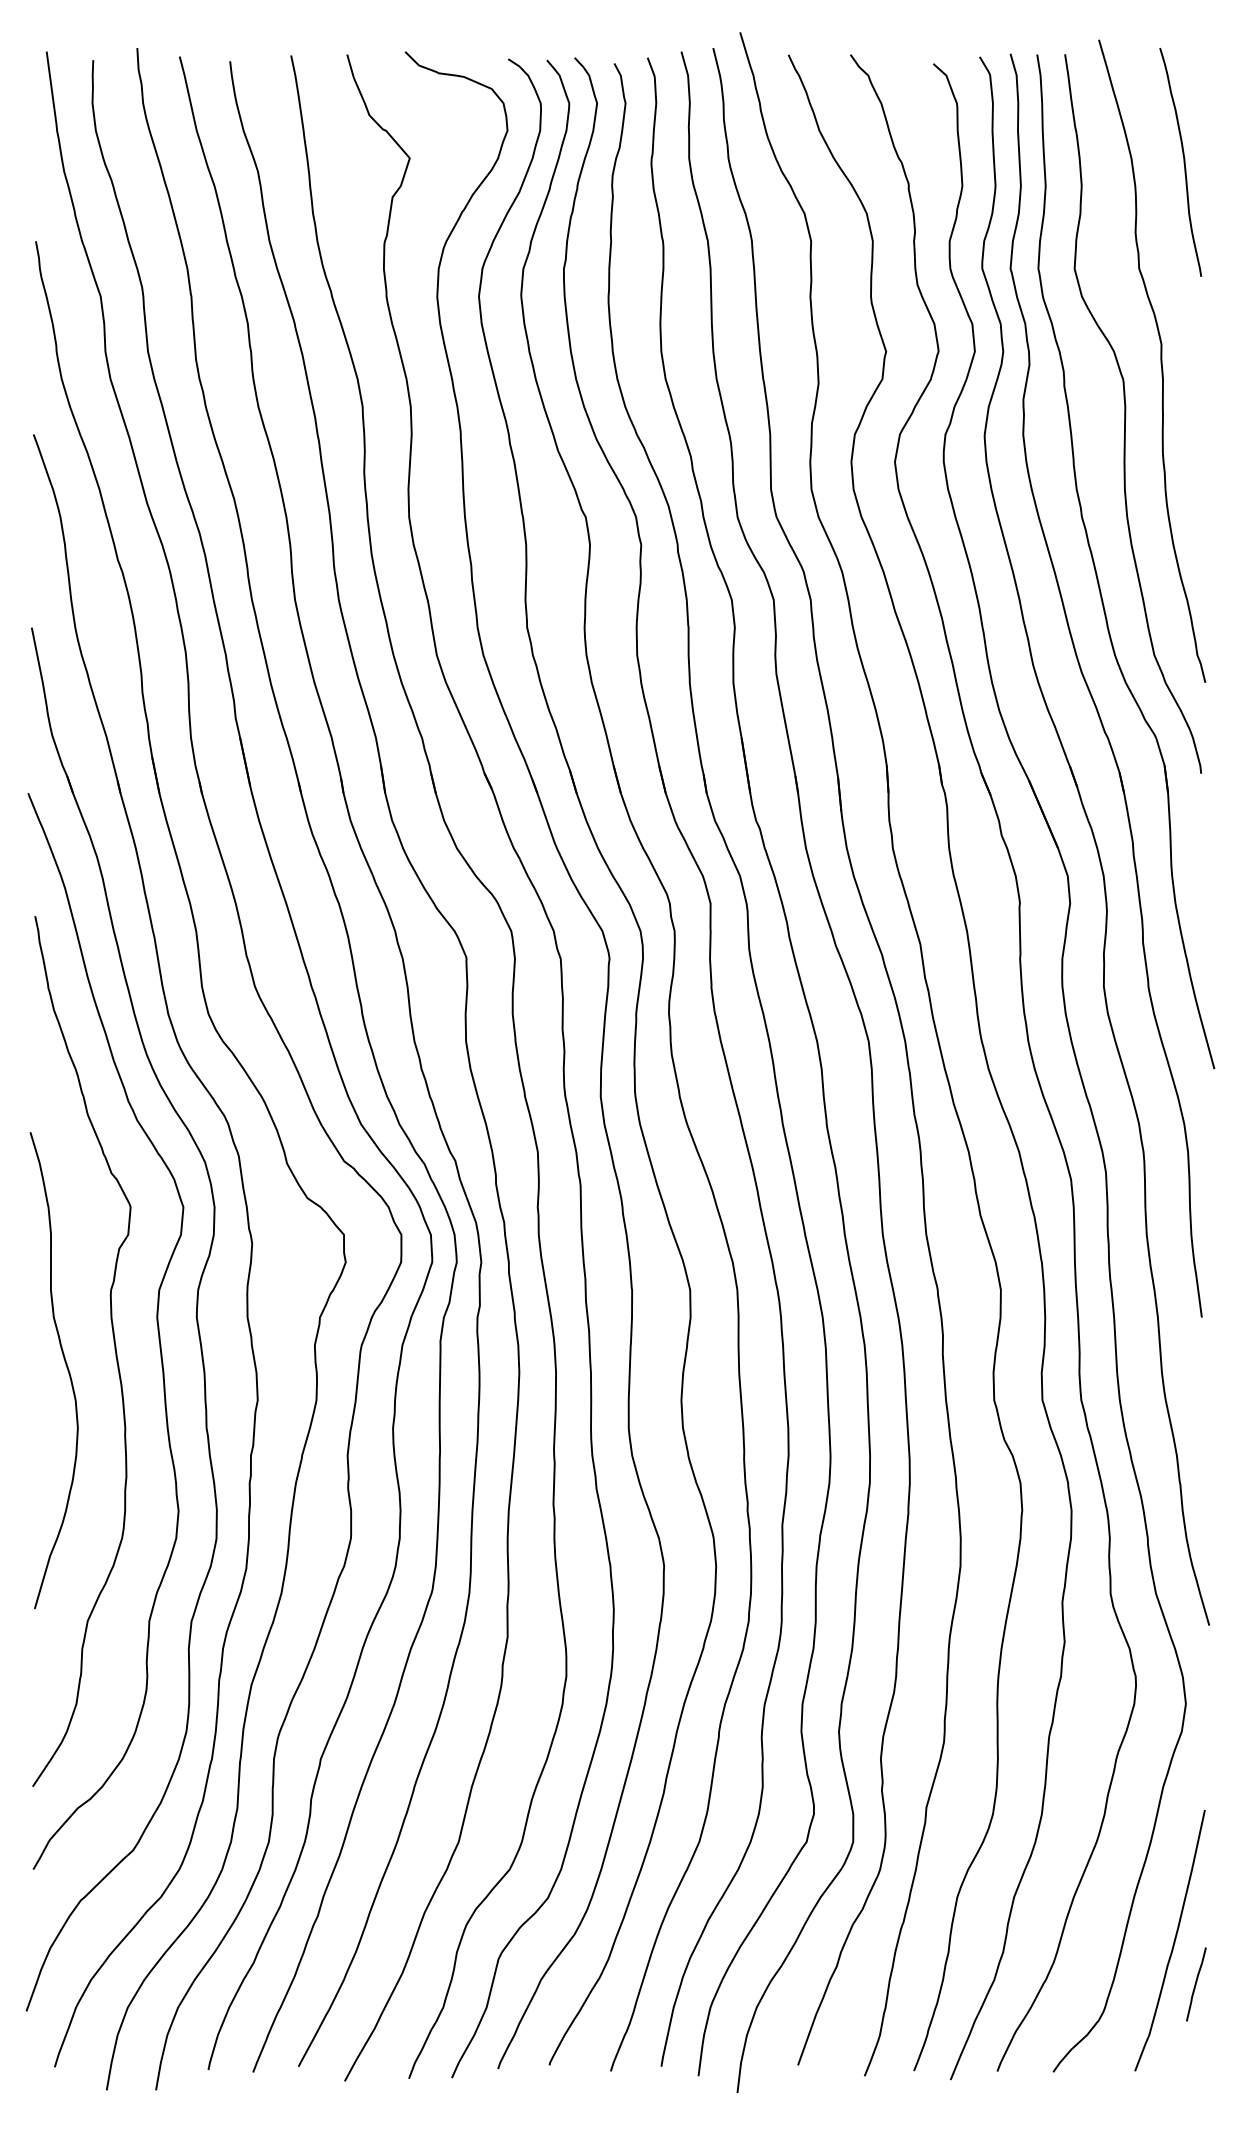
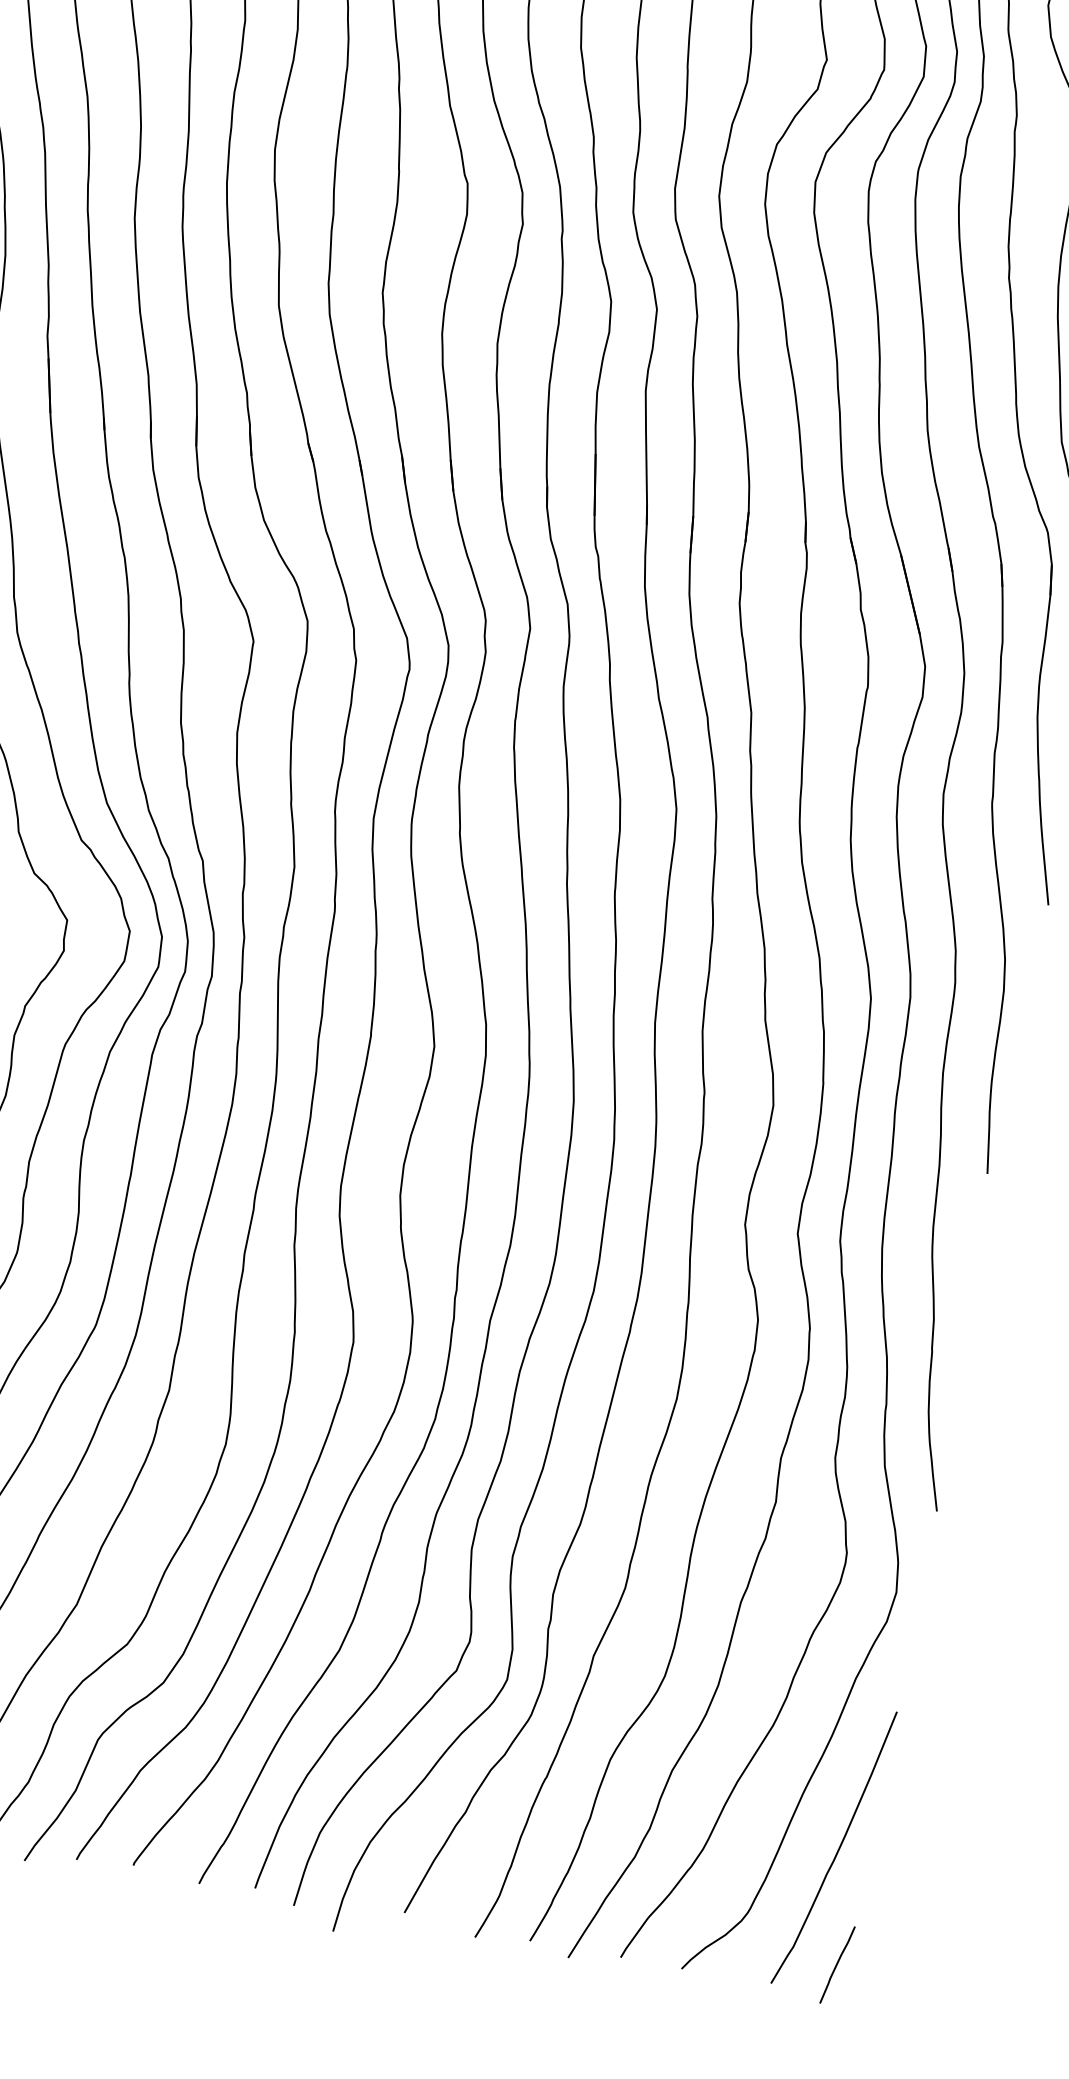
curve: (1196, 1984) -> (837, 1965), moved

